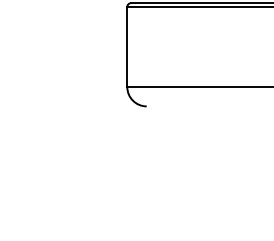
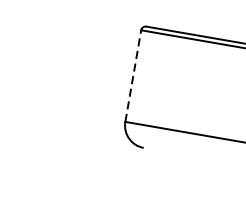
line: (127, 46) -> (133, 75), solid -> dashed

